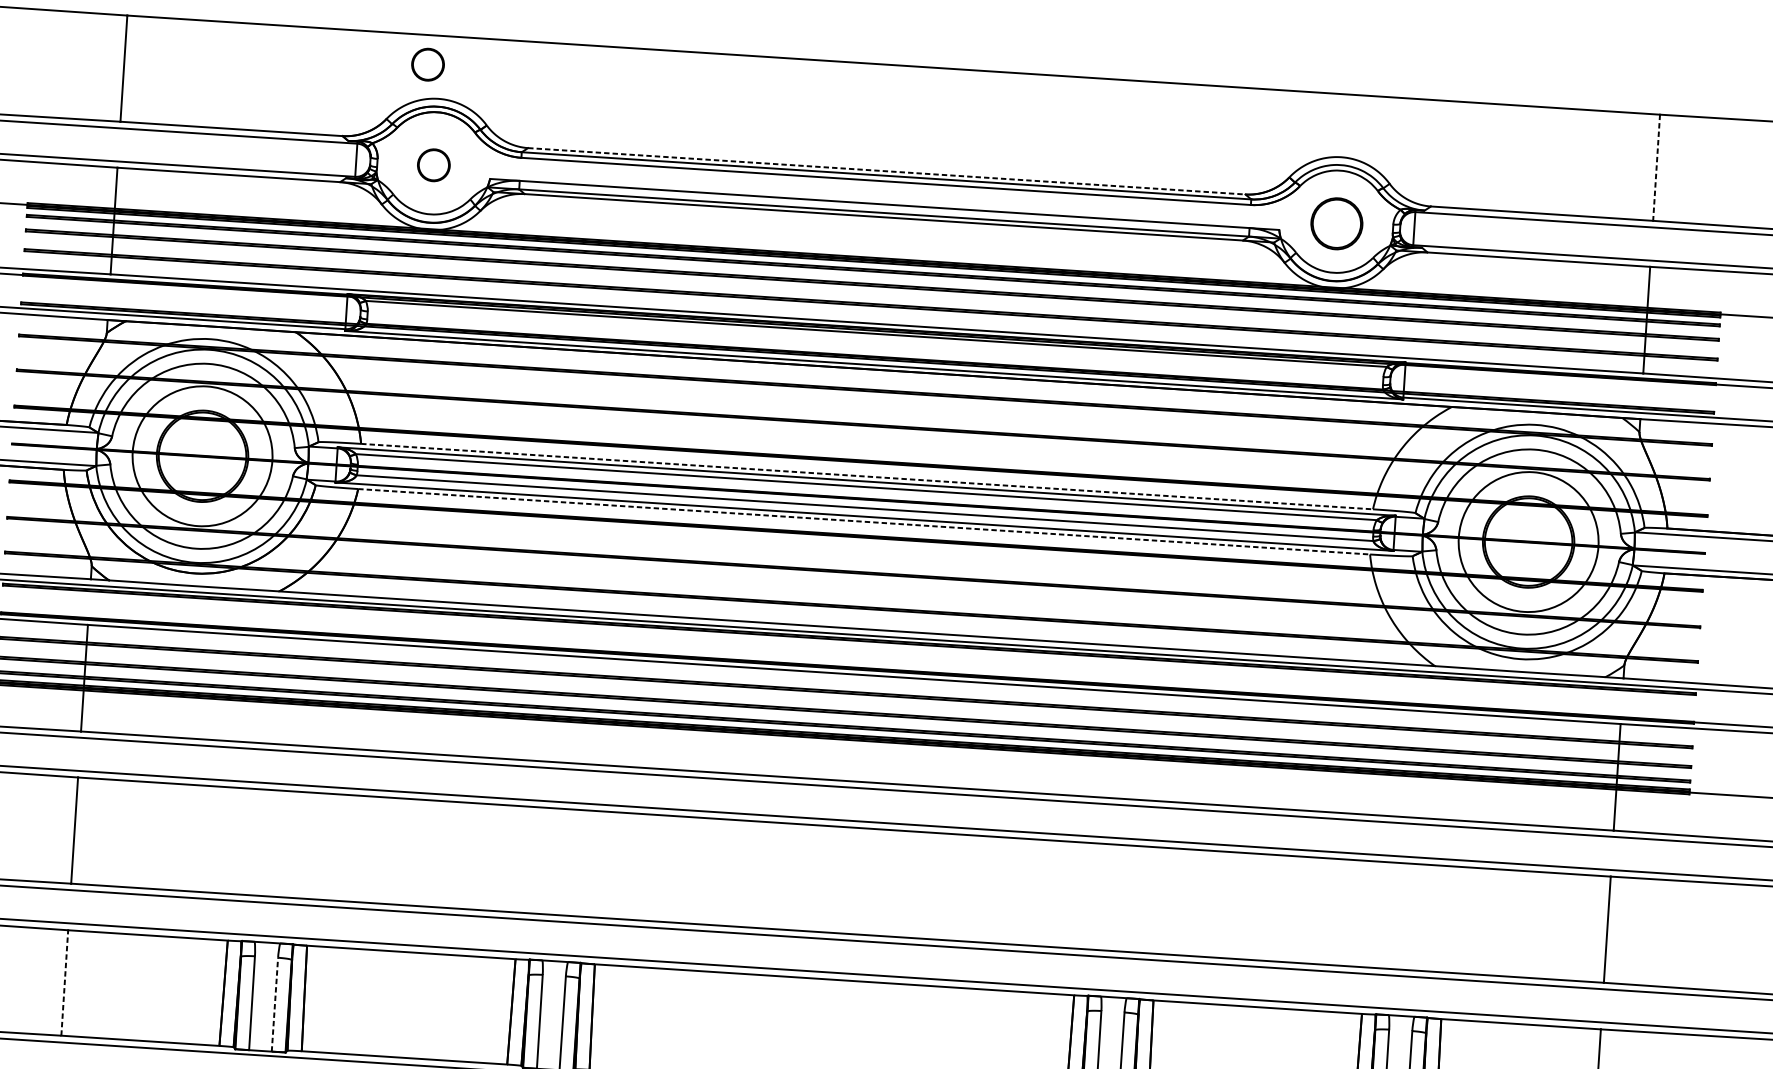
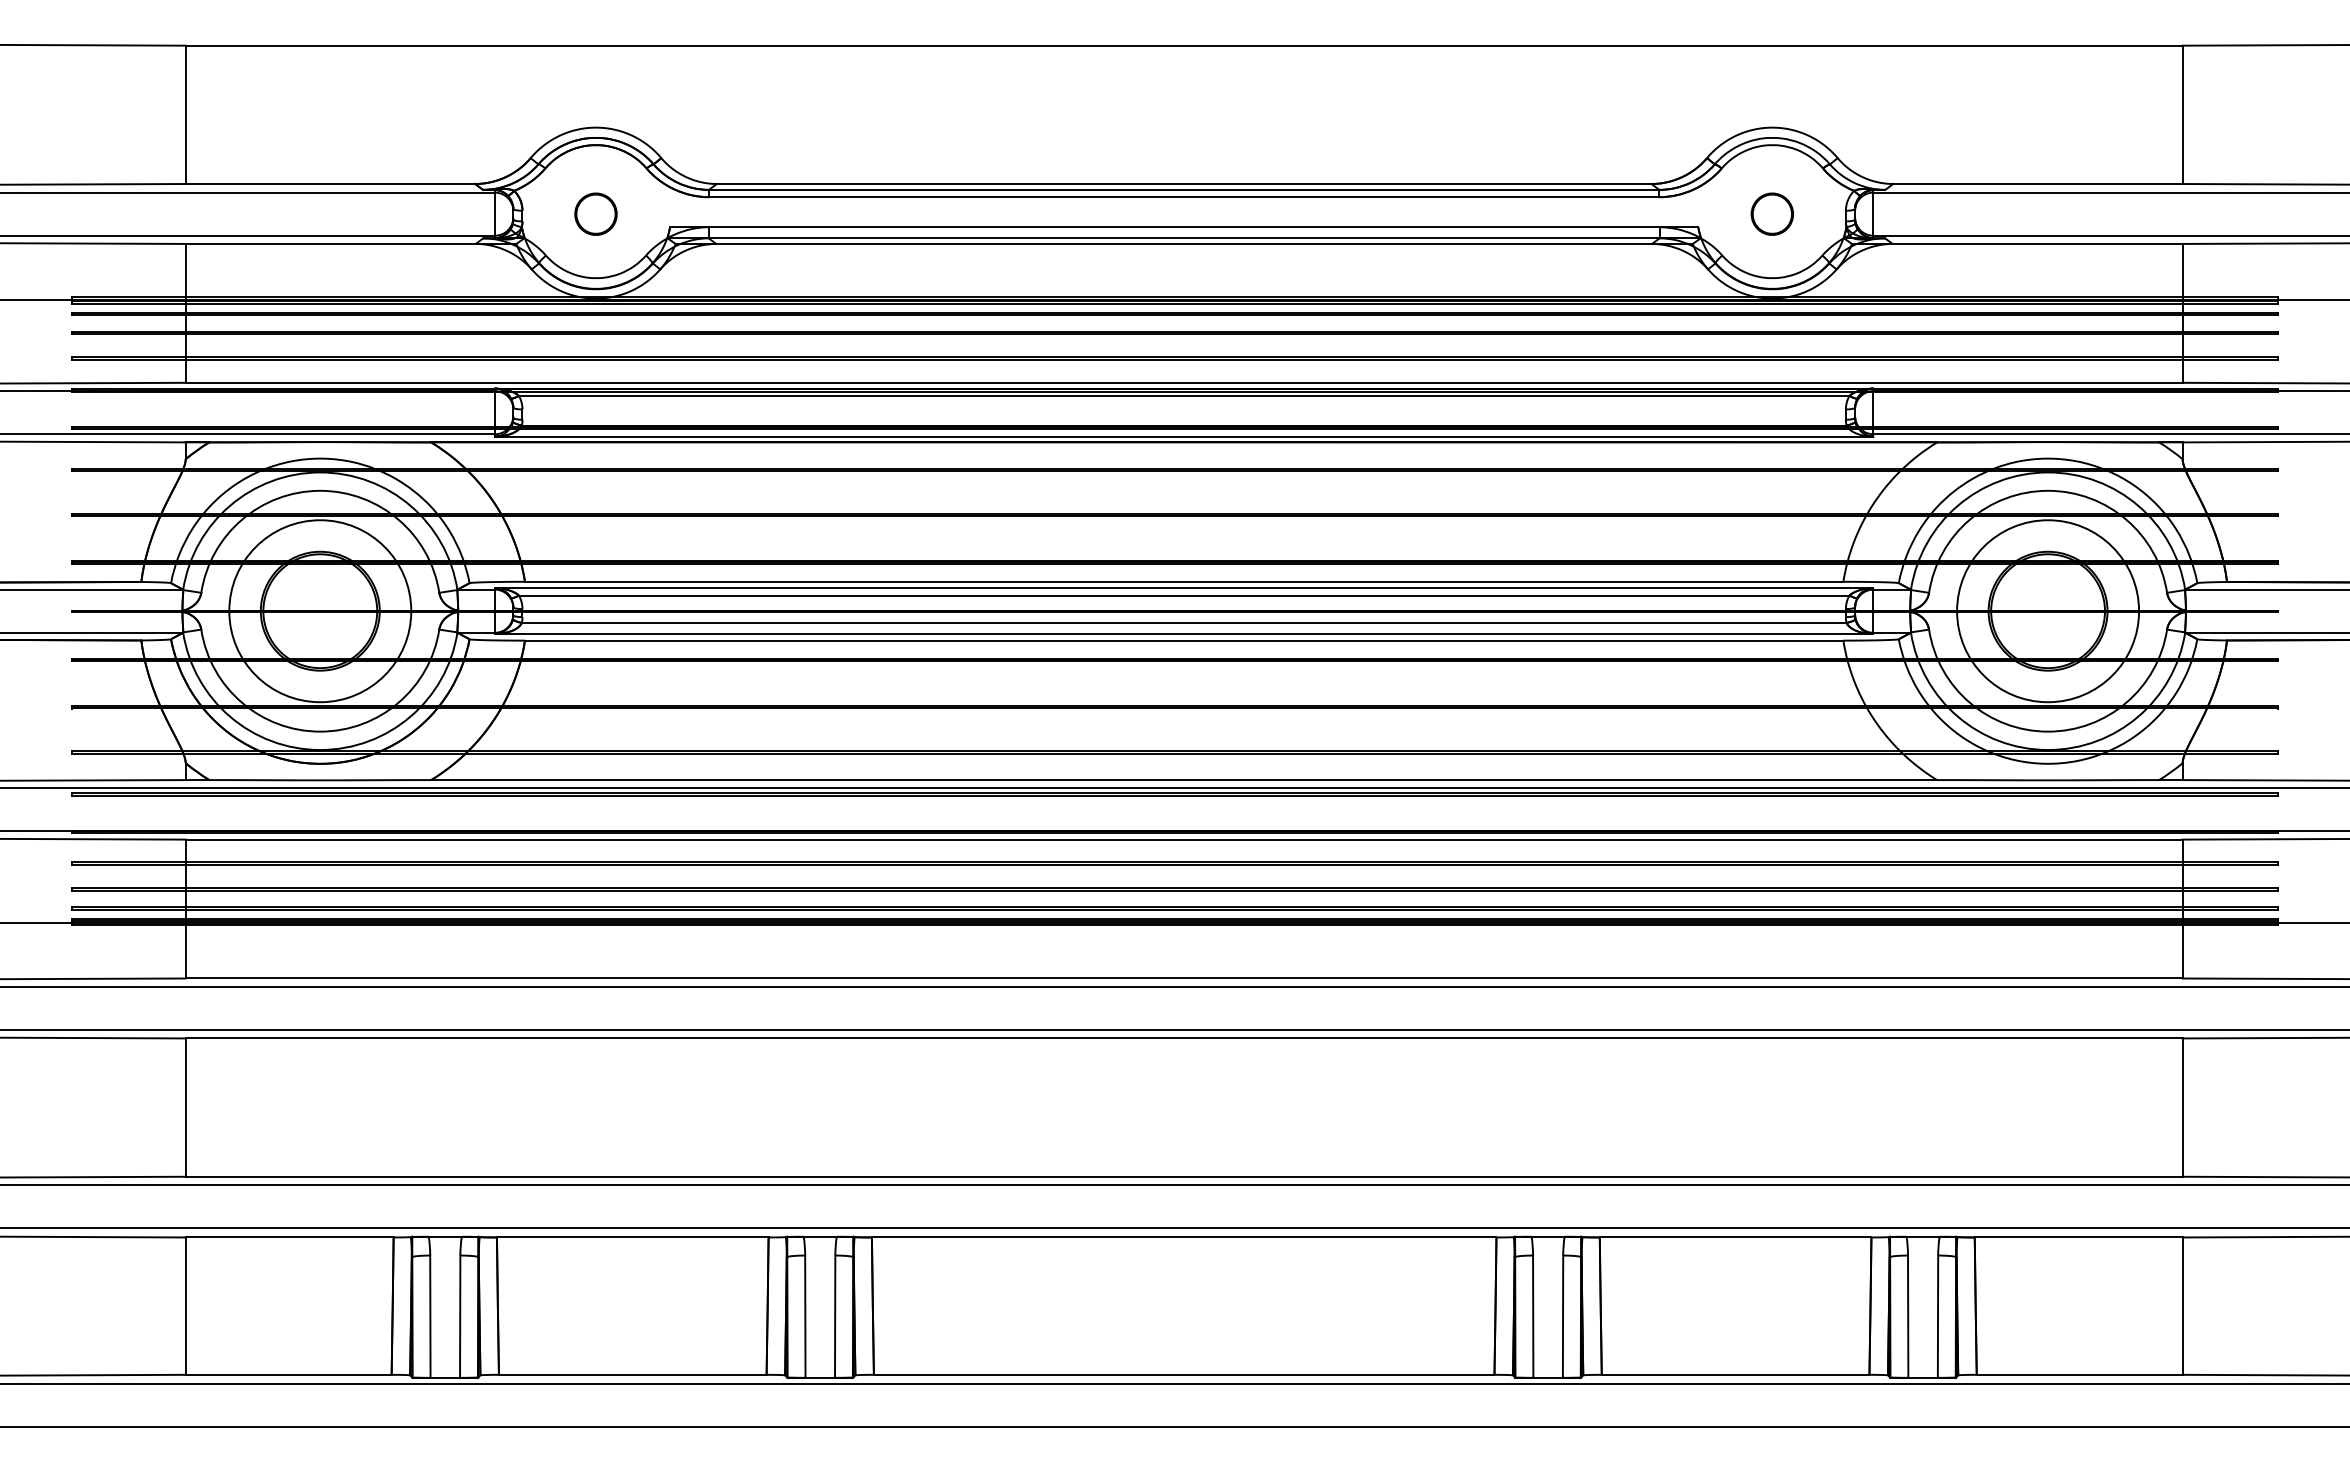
part: (427, 64) -> (579, 83), removed
line: (1656, 168) -> (2182, 115), dashed -> solid
line: (887, 171) -> (1184, 184), dashed -> solid
part: (1336, 223) -> (1771, 213), size x0.62
line: (867, 476) -> (1184, 581), dashed -> solid
line: (864, 521) -> (1184, 640), dashed -> solid
line: (64, 983) -> (185, 1306), dashed -> solid
line: (275, 1004) -> (460, 1316), dashed -> solid

